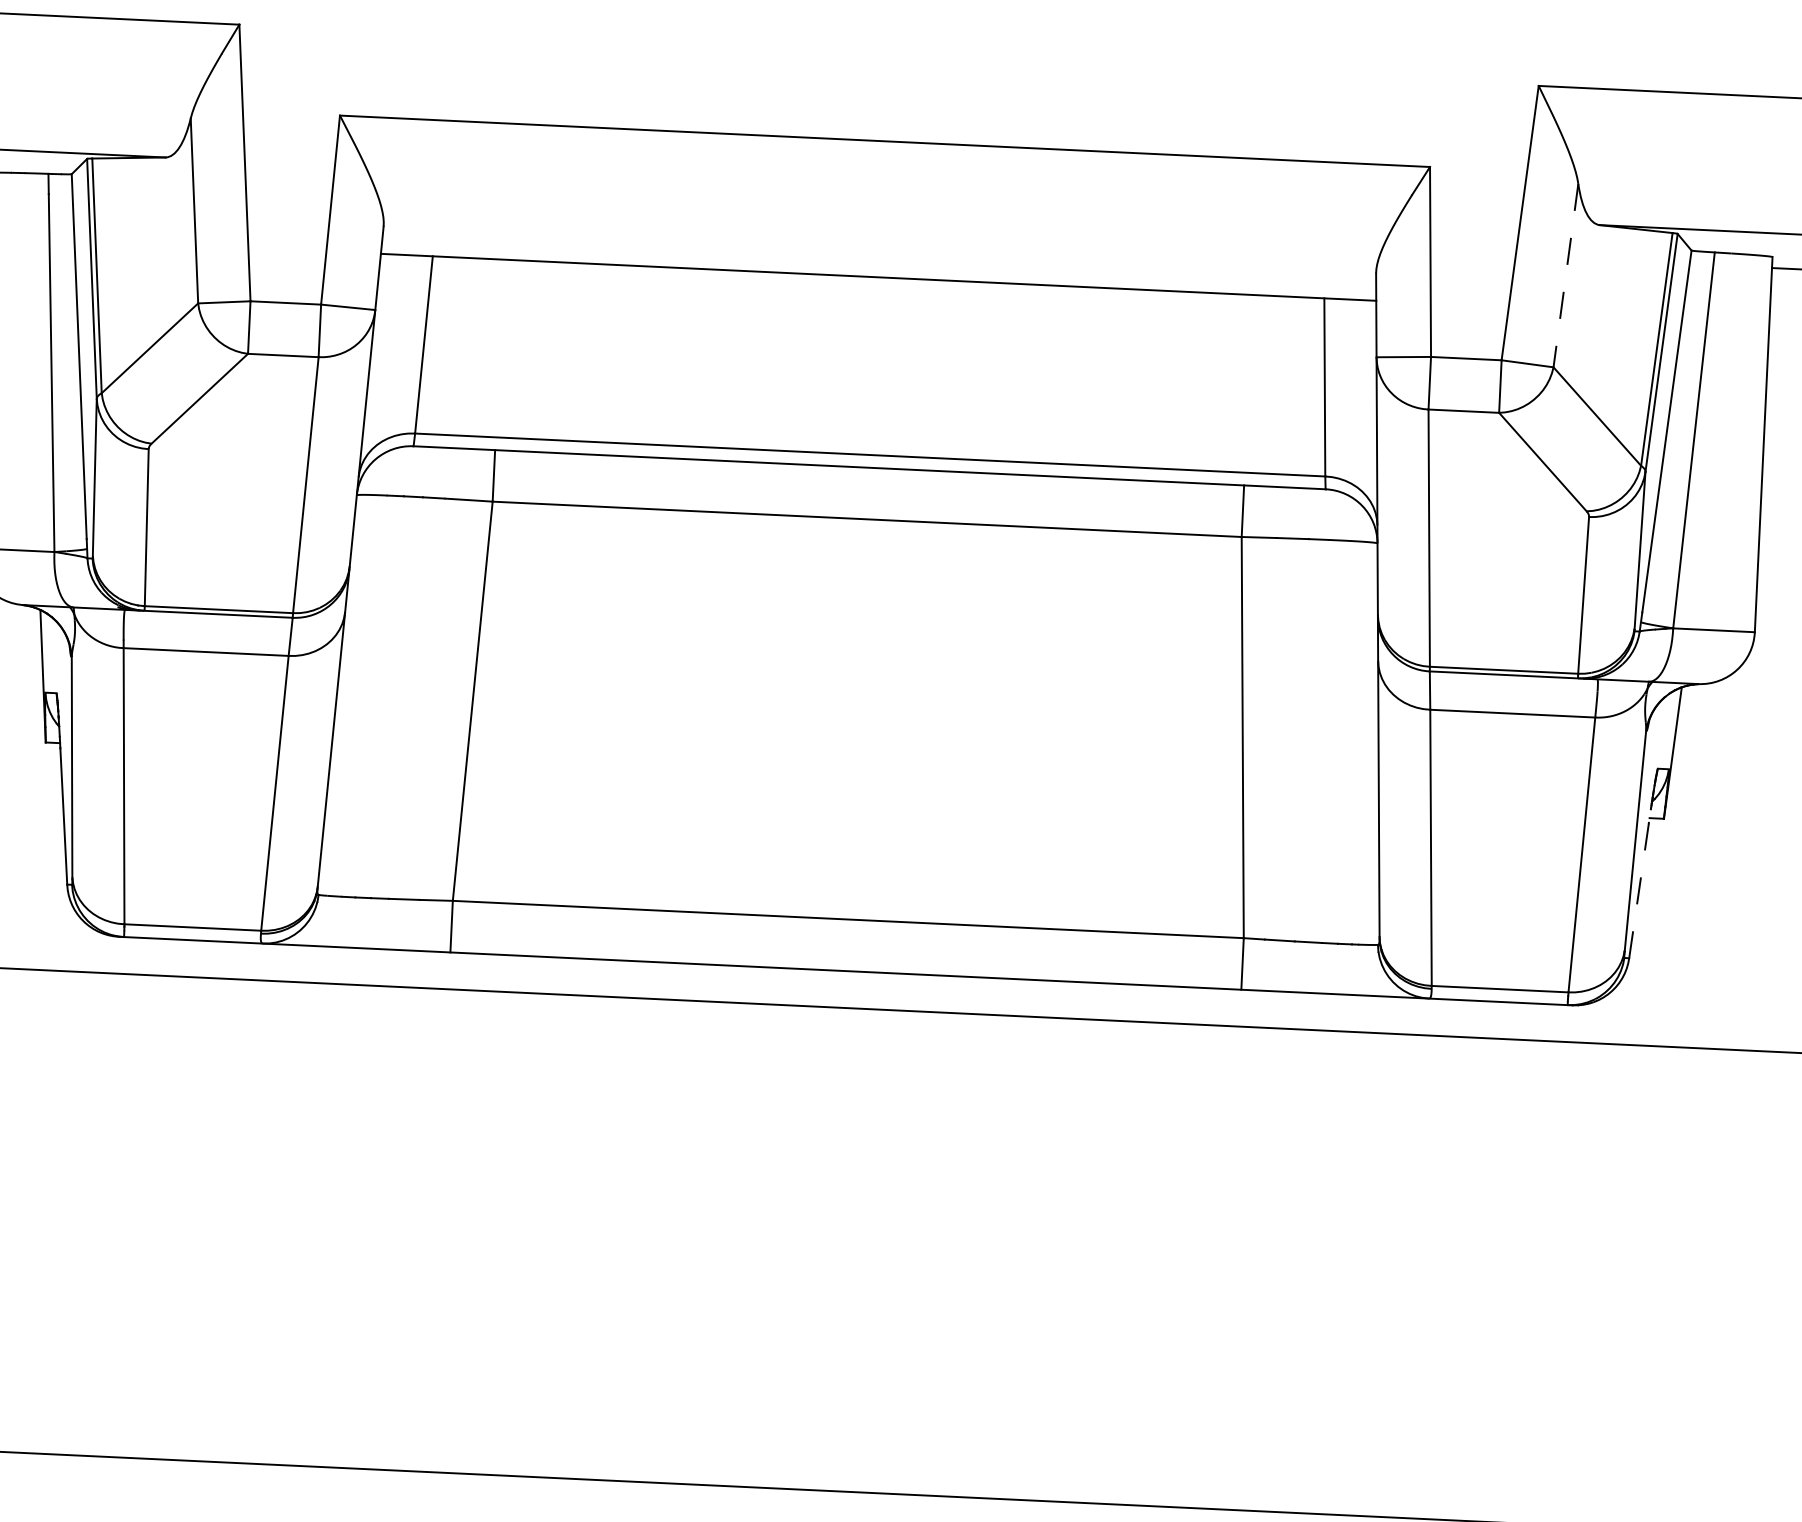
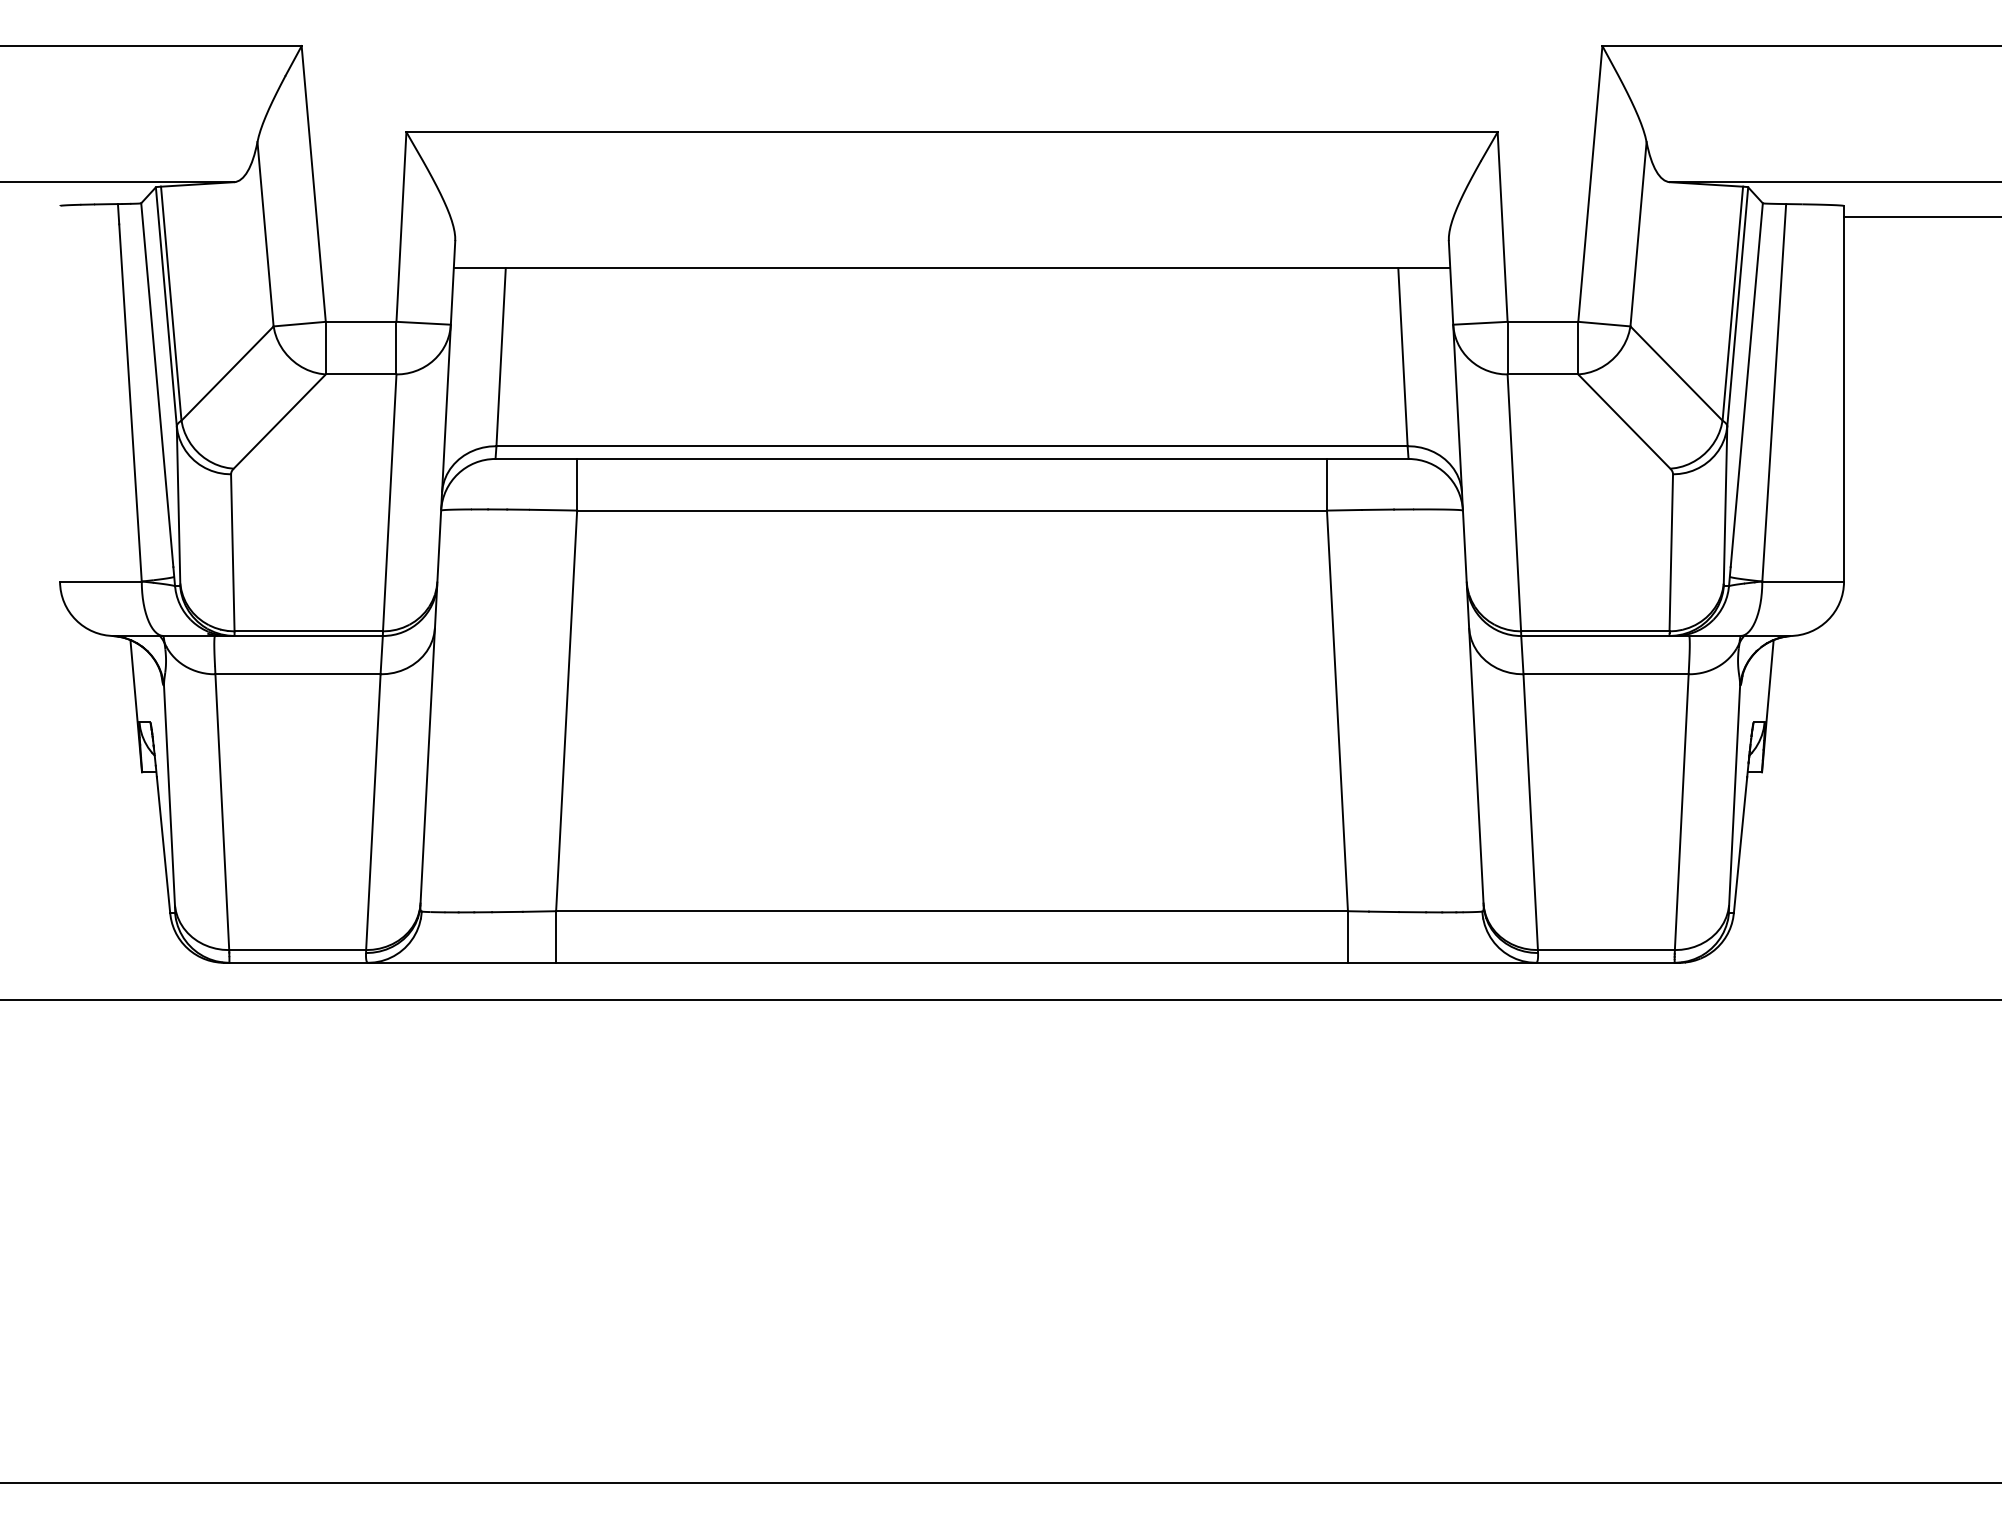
line: (1565, 275) -> (1638, 234), dashed -> solid
line: (1640, 883) -> (1741, 837), dashed -> solid

